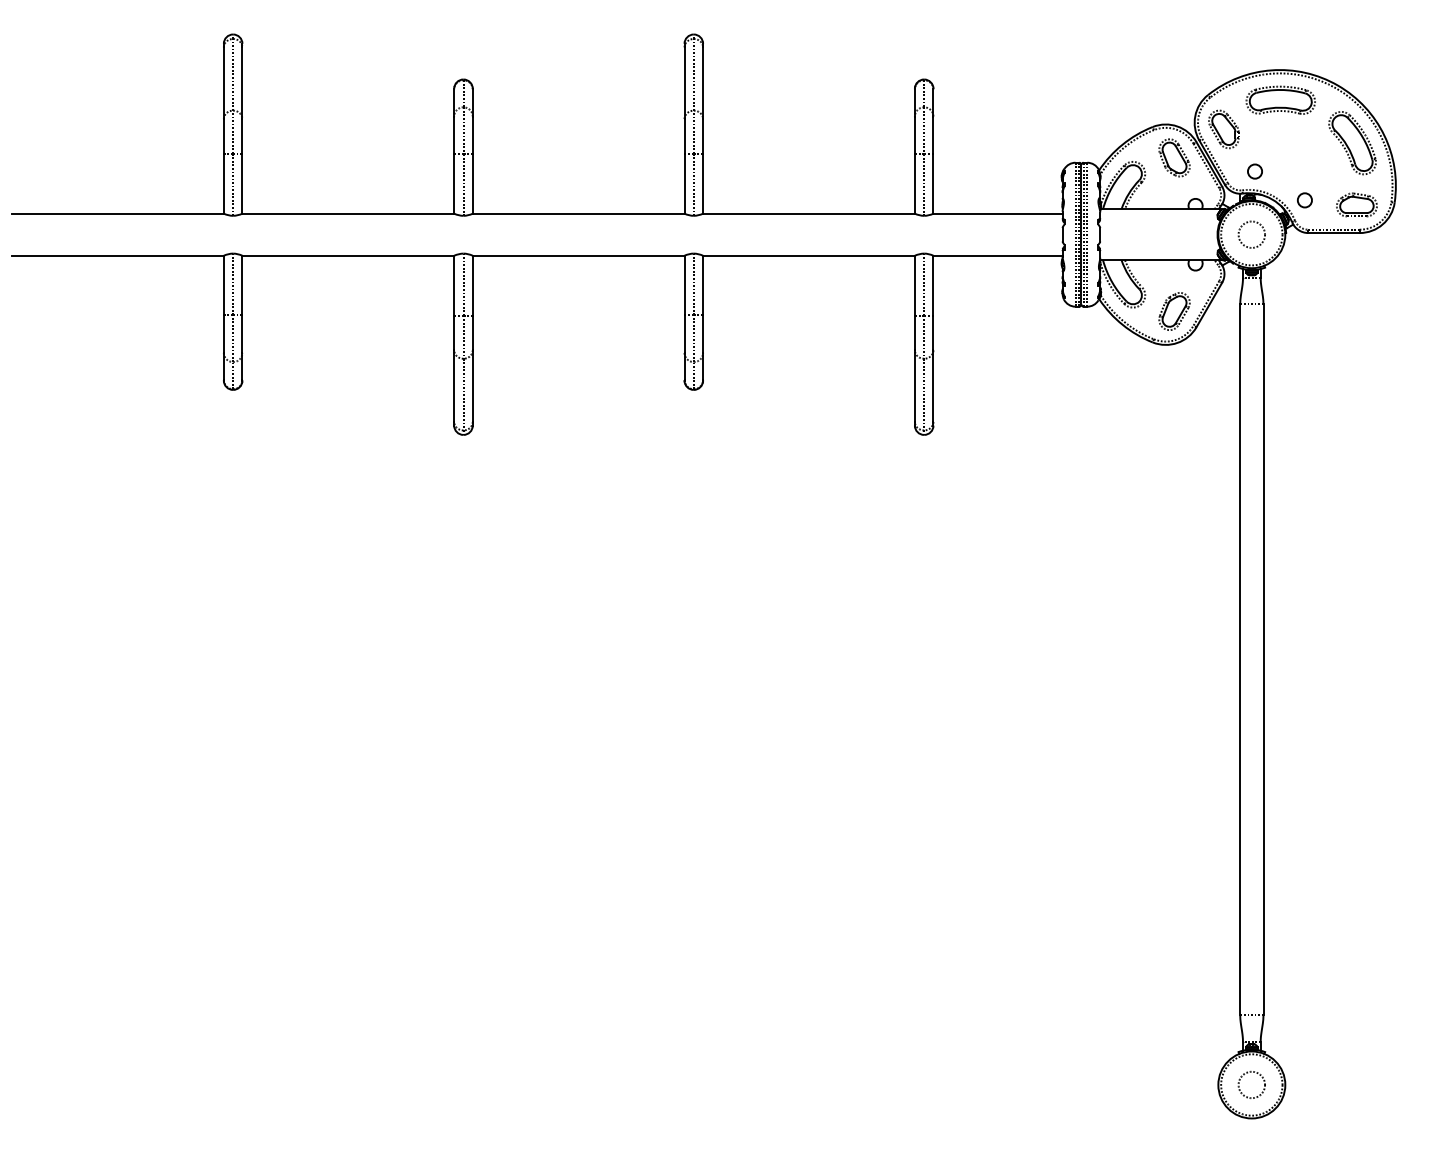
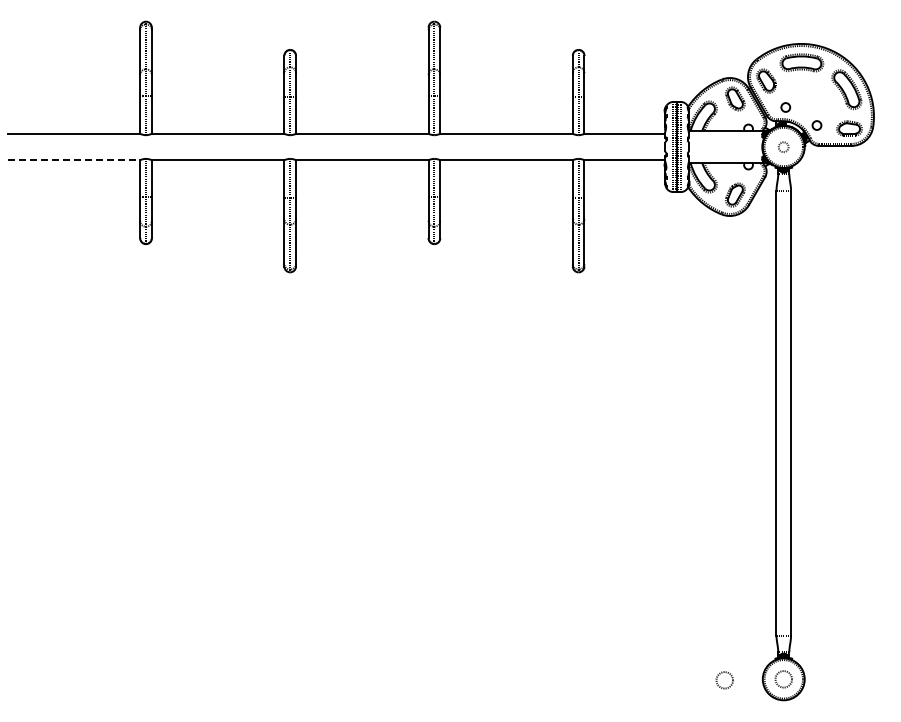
circle: (1251, 235) -> (783, 147), size x0.6
line: (118, 256) -> (74, 160), solid -> dashed
circle: (1157, 1086) -> (724, 680), added

